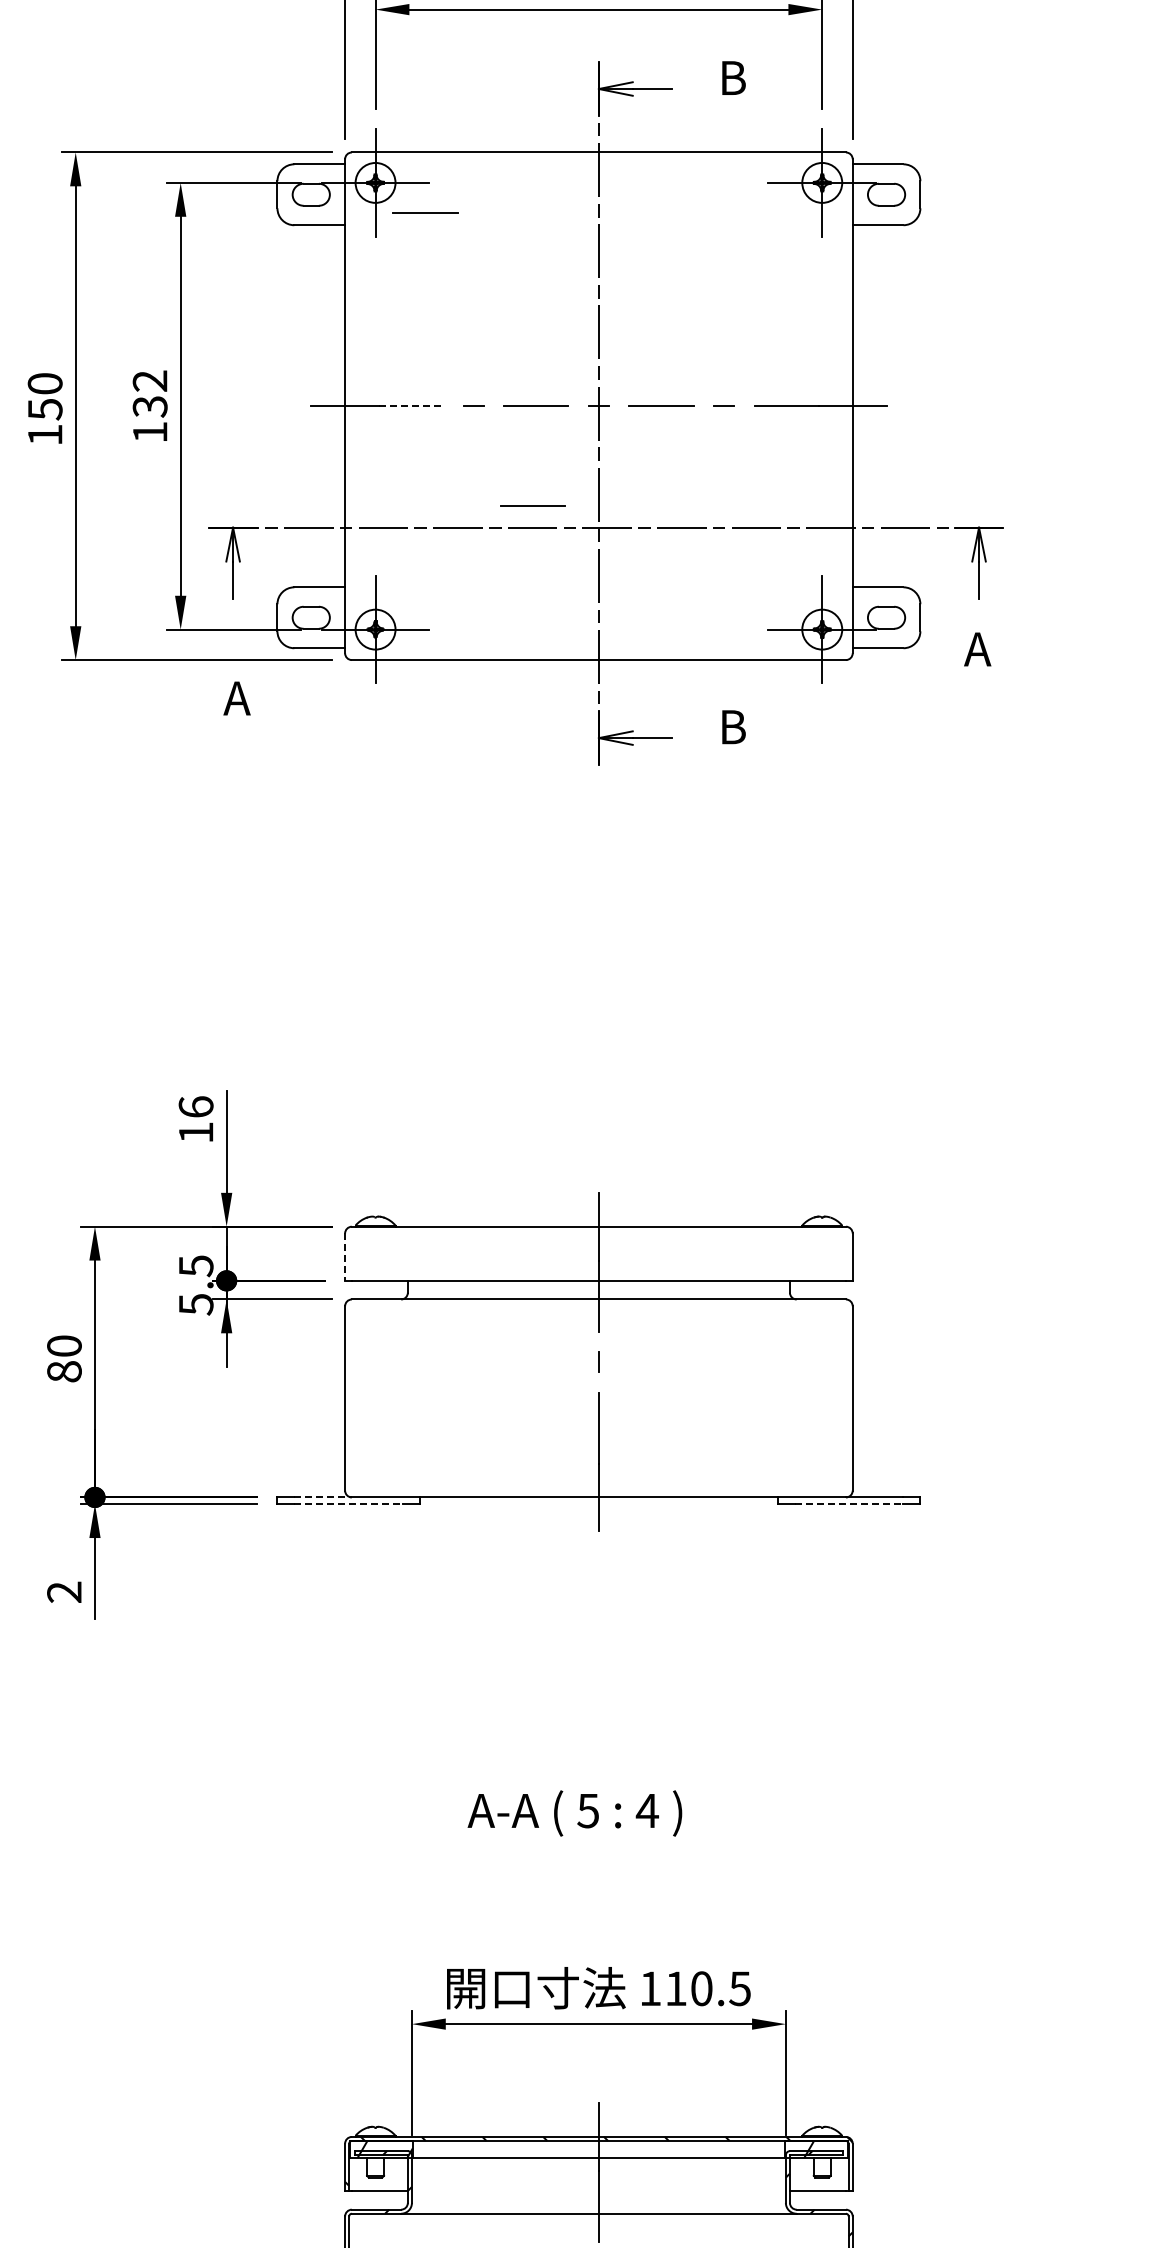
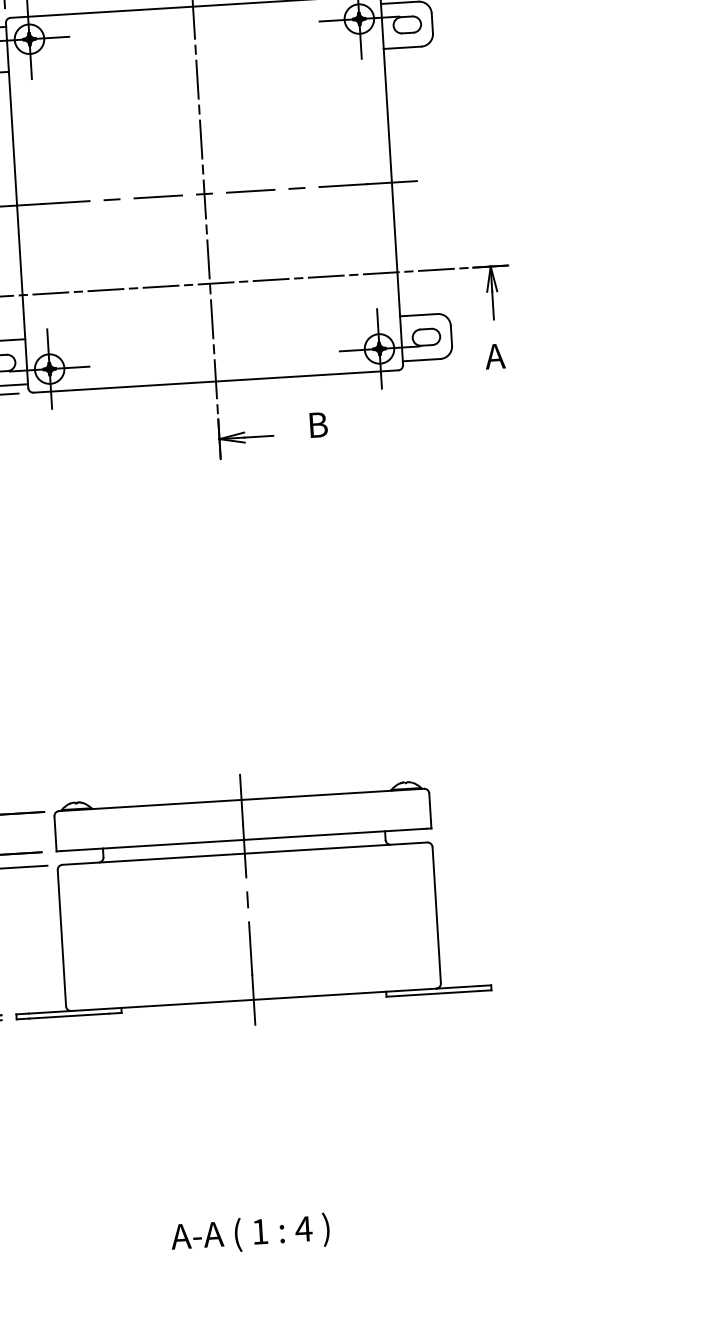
line: (425, 212) -> (67, 58), removed
line: (411, 406) -> (66, 202), dashed -> solid
line: (532, 505) -> (159, 270), removed
line: (345, 1257) -> (55, 834), dashed -> solid
line: (323, 1497) -> (50, 1012), dashed -> solid
line: (349, 1504) -> (69, 1016), dashed -> solid
line: (849, 1504) -> (439, 993), dashed -> solid
text: (587, 1811) -> (259, 1232), 5 -> 1

